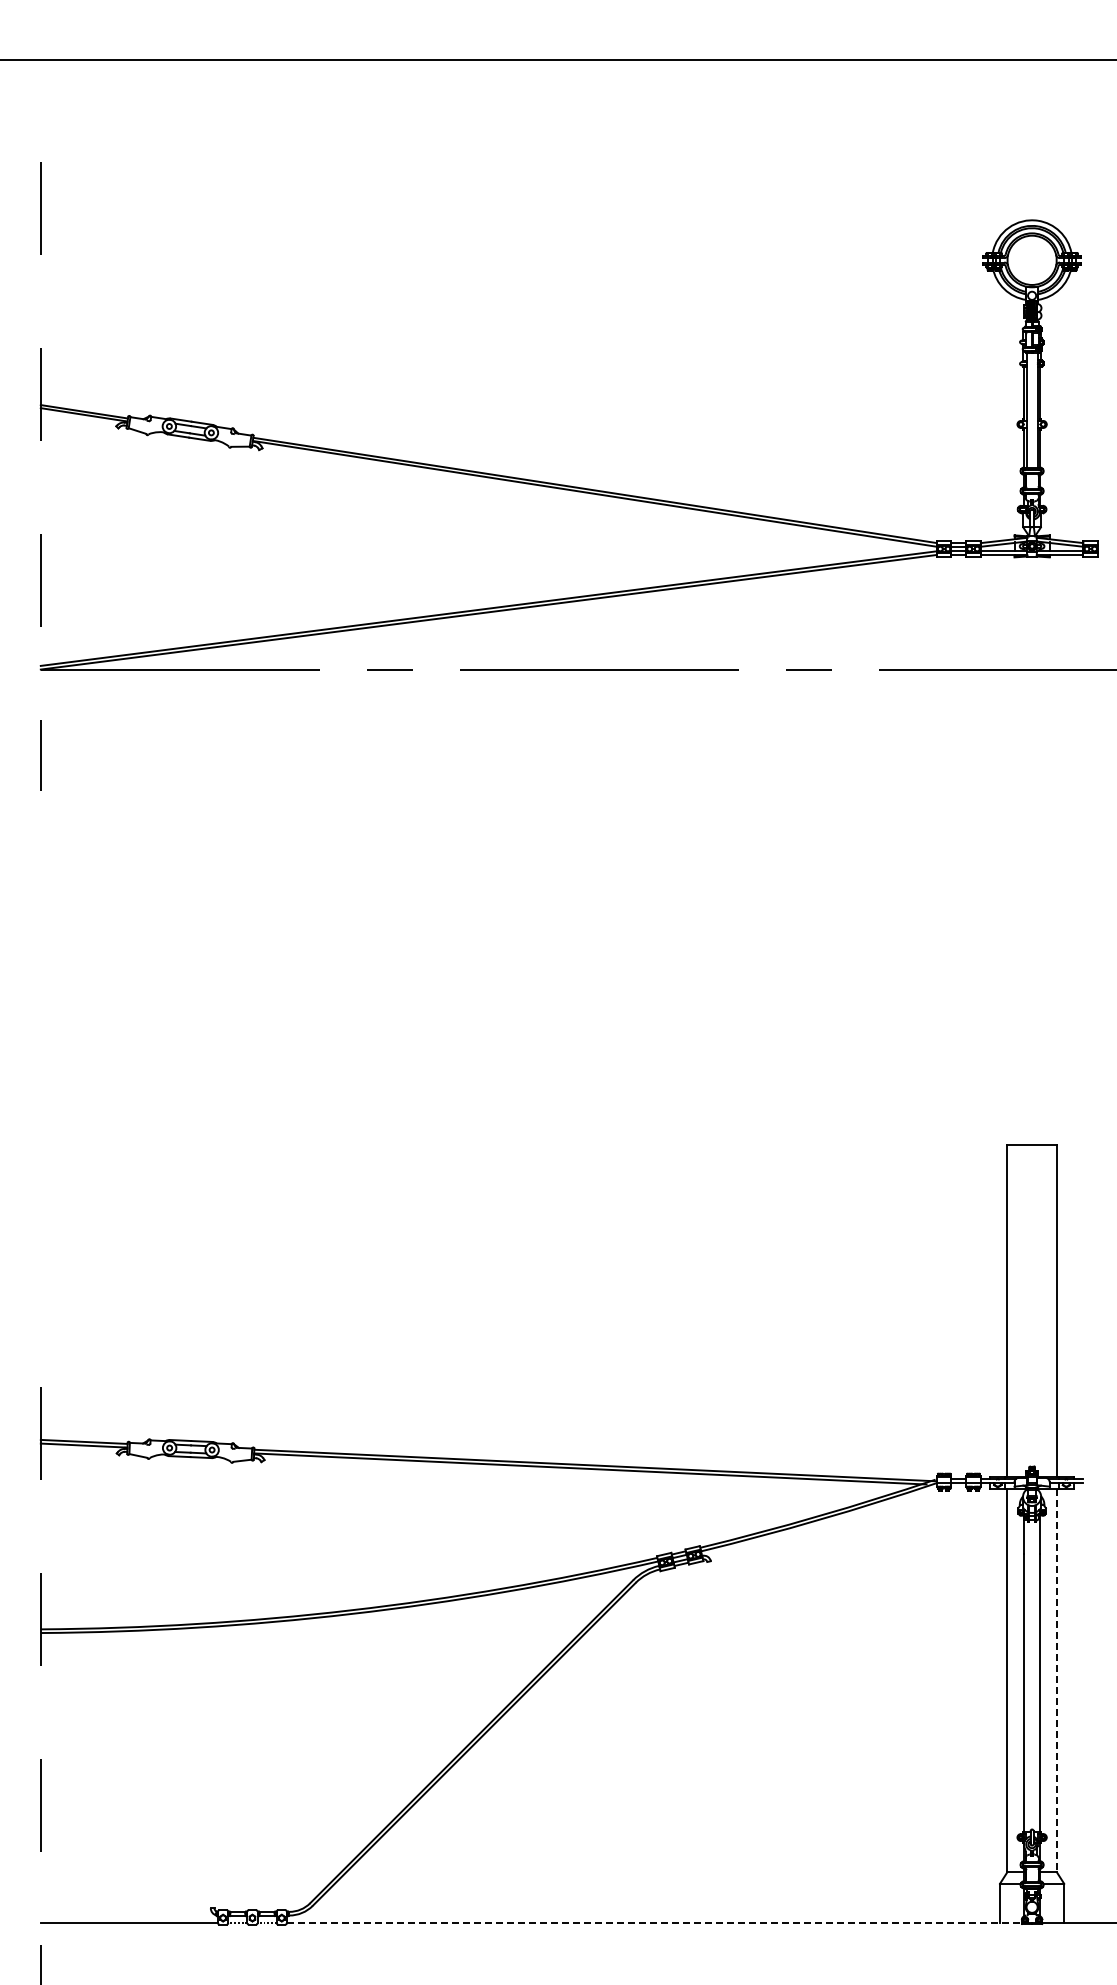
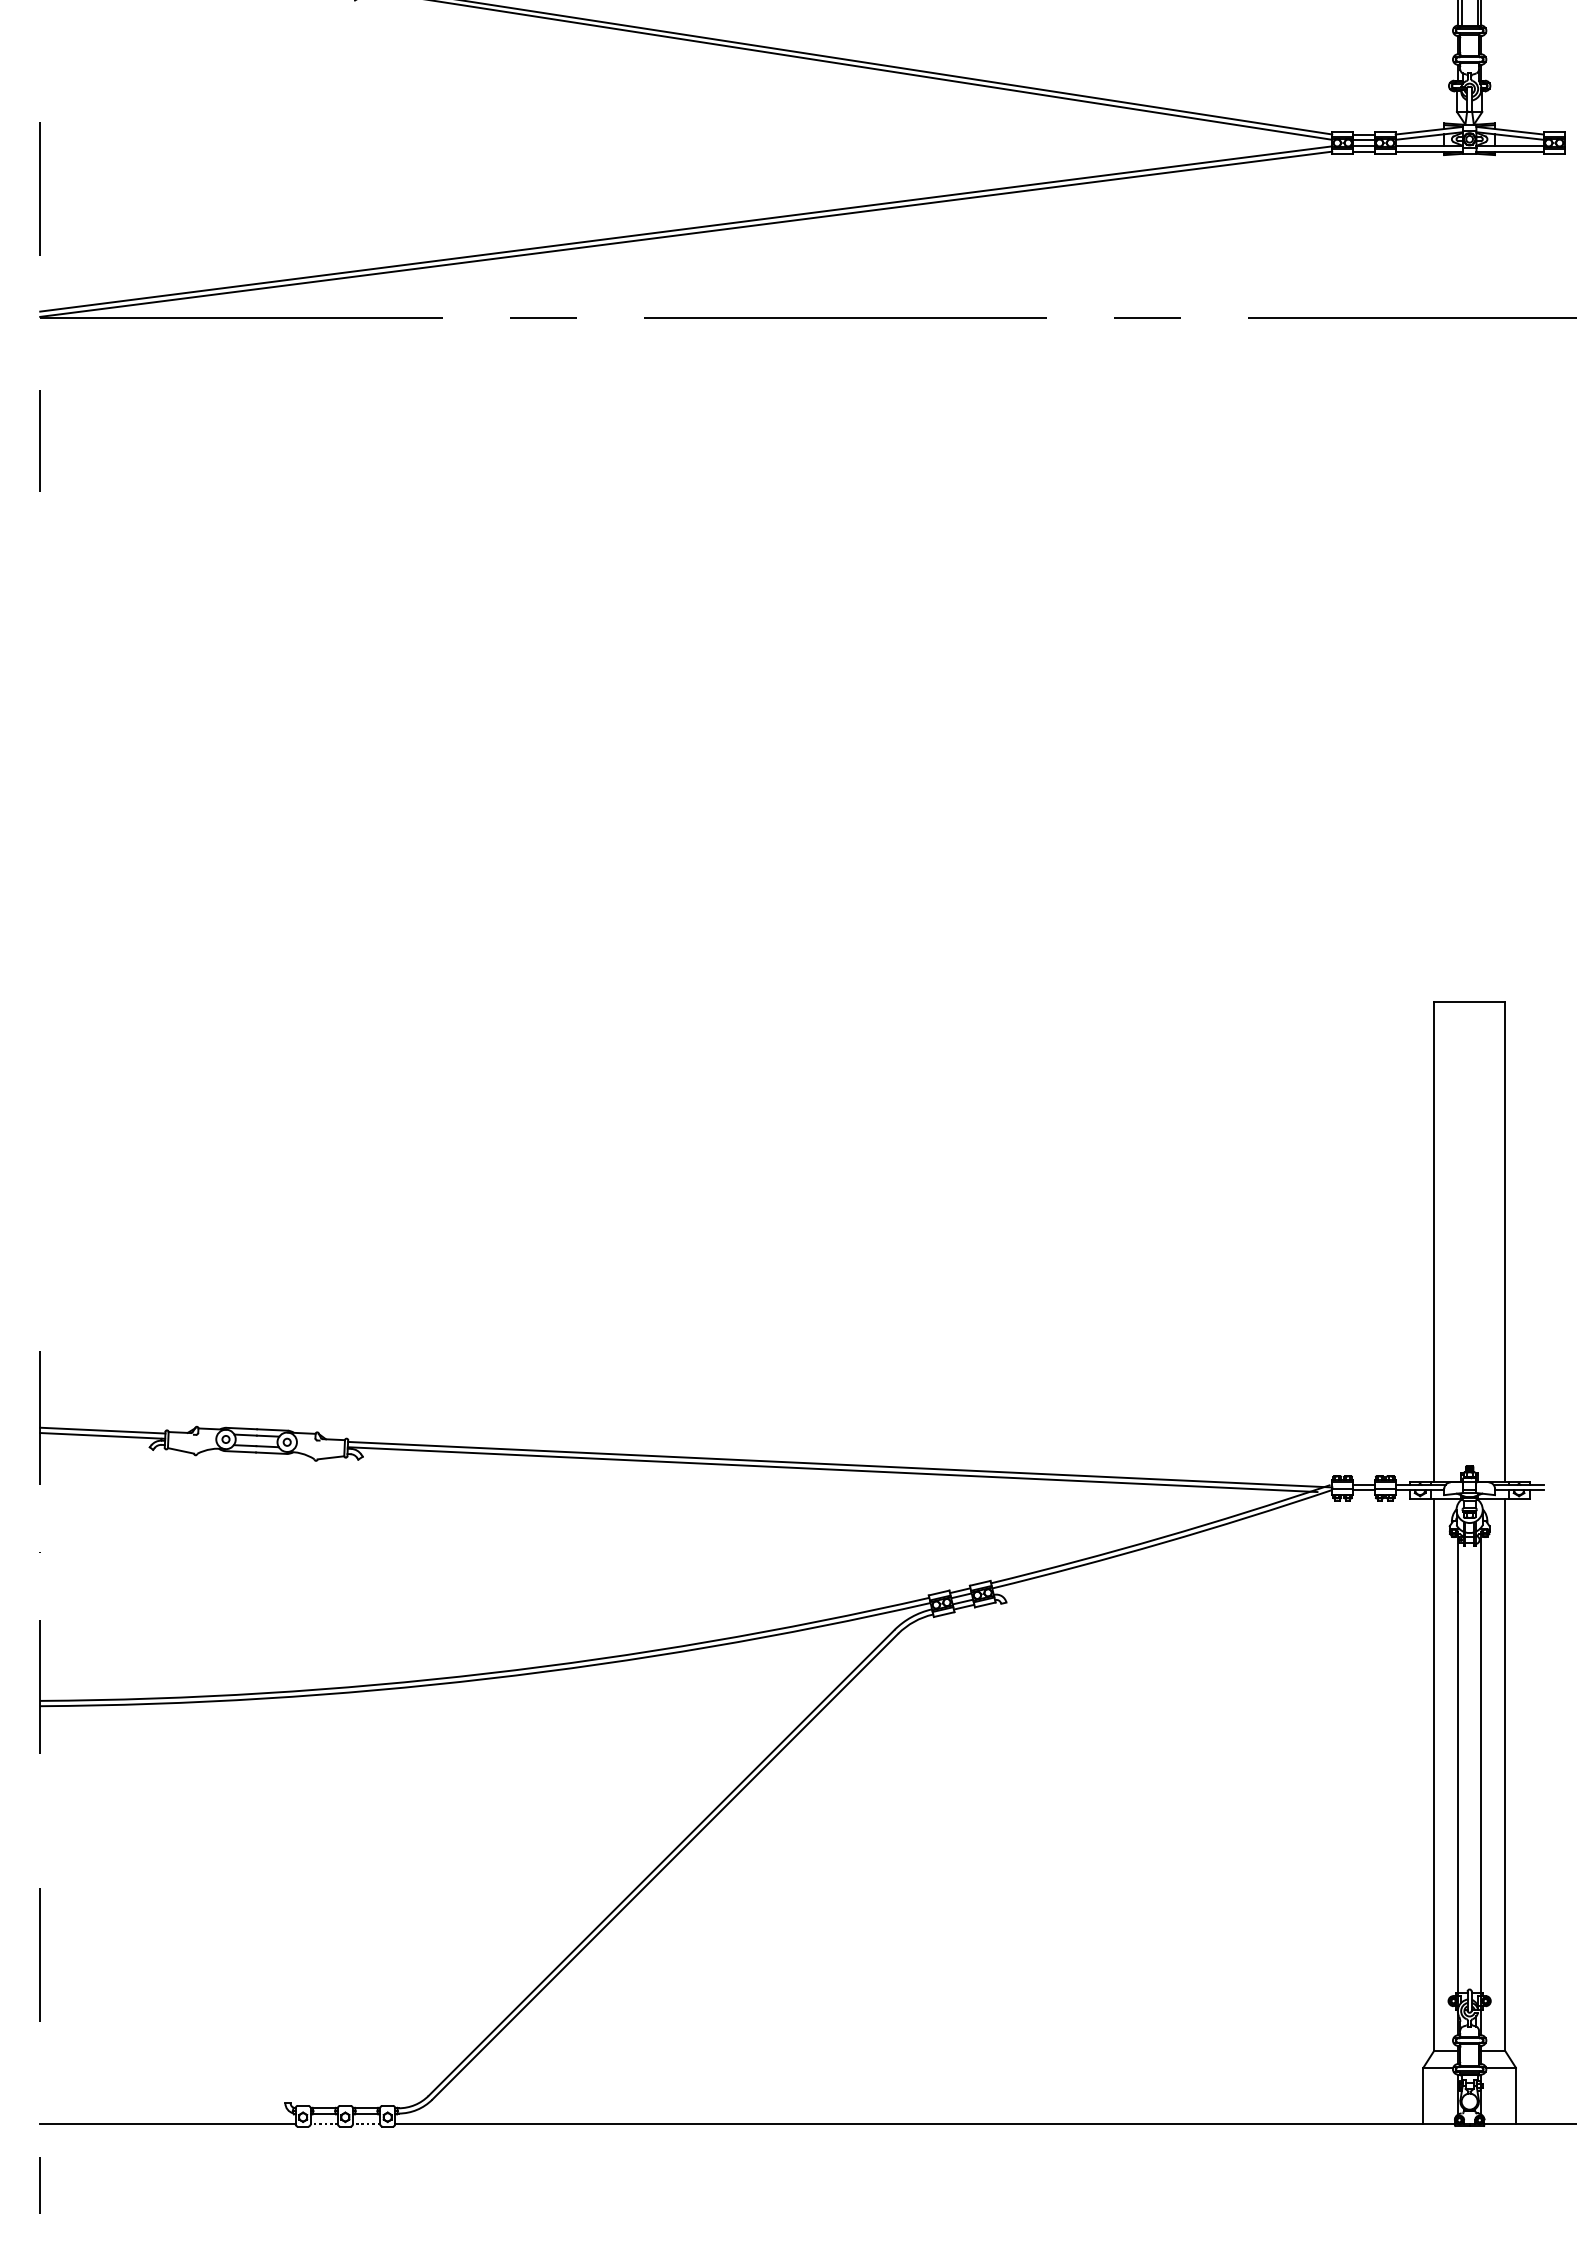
line: (1056, 1680) -> (1504, 1774), dashed -> solid
line: (654, 1922) -> (925, 2123), dashed -> solid

